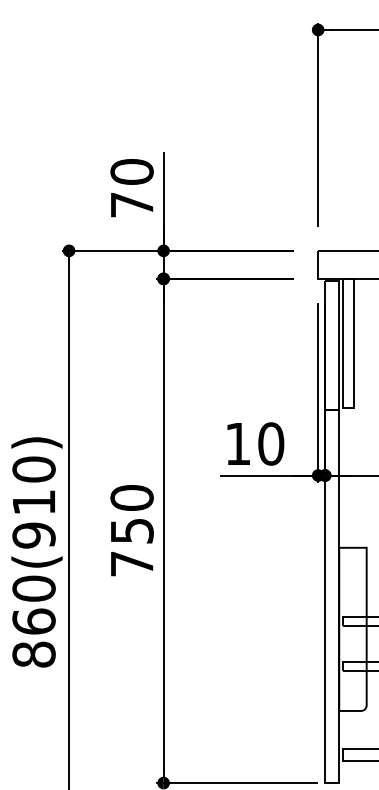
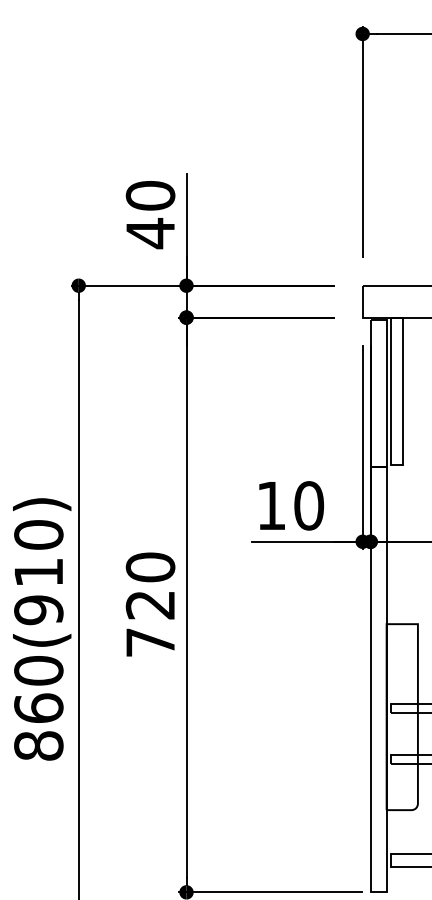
text: (132, 204) -> (151, 232), 70 -> 40
text: (131, 531) -> (149, 605), 750 -> 720

